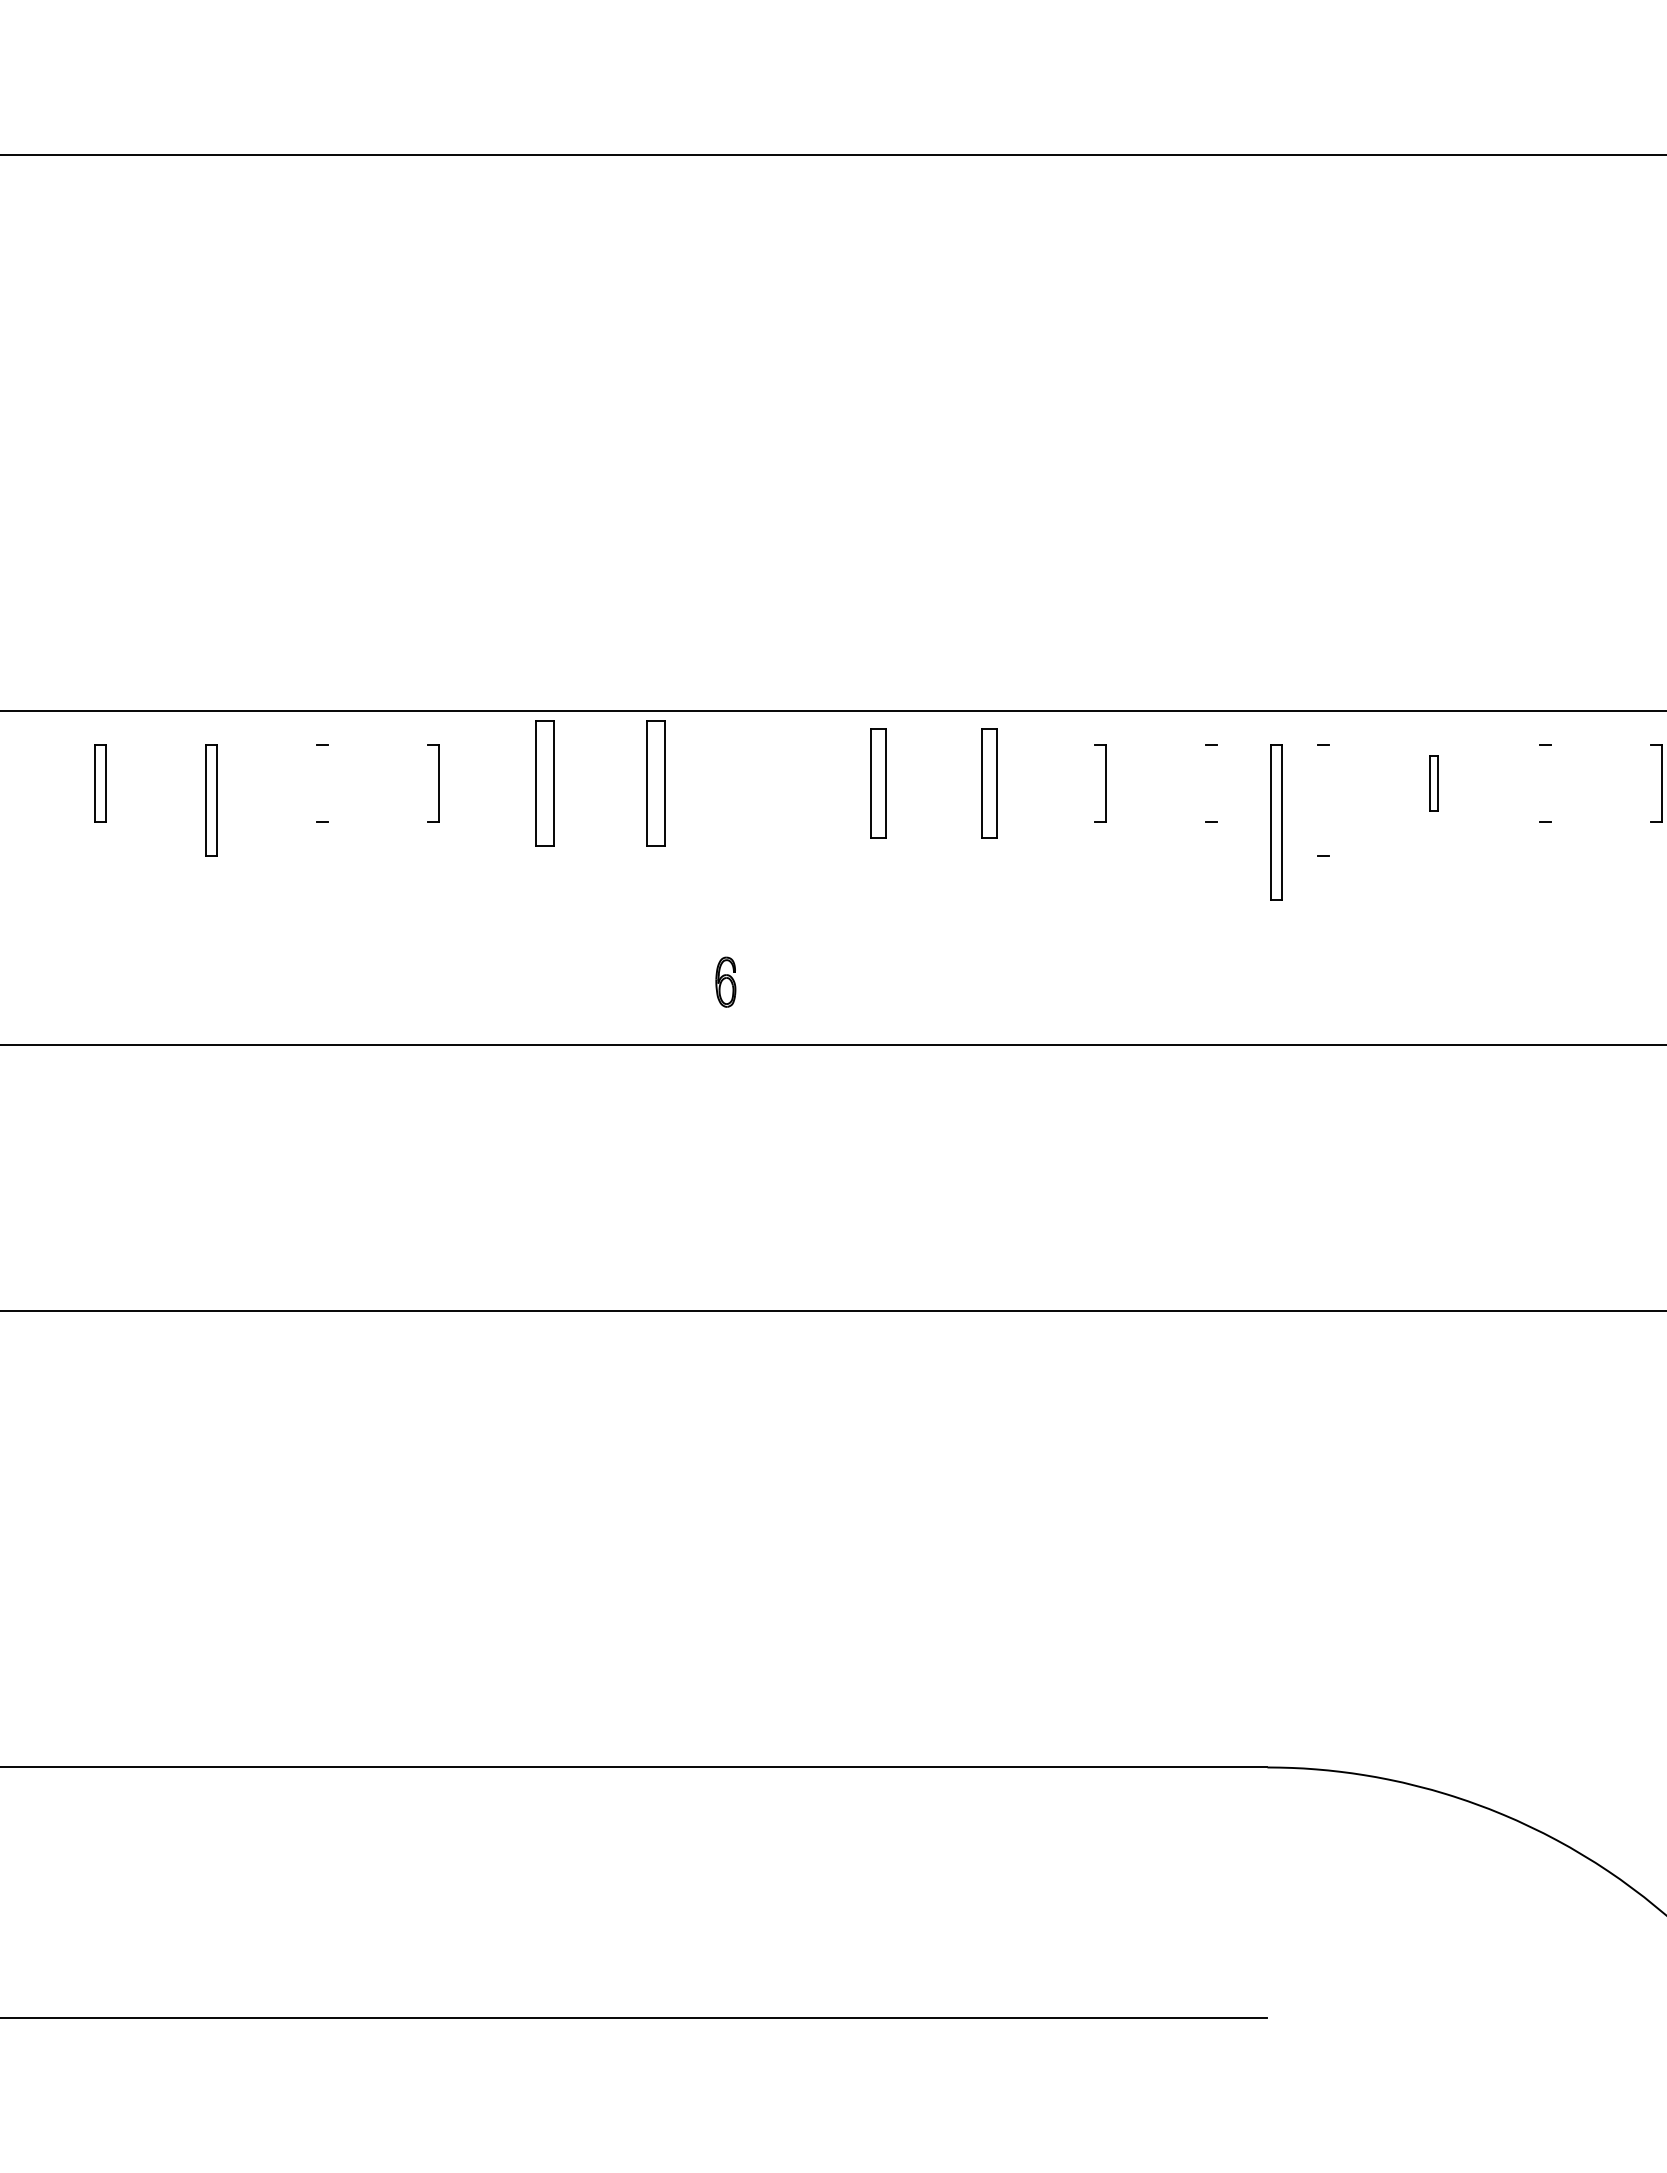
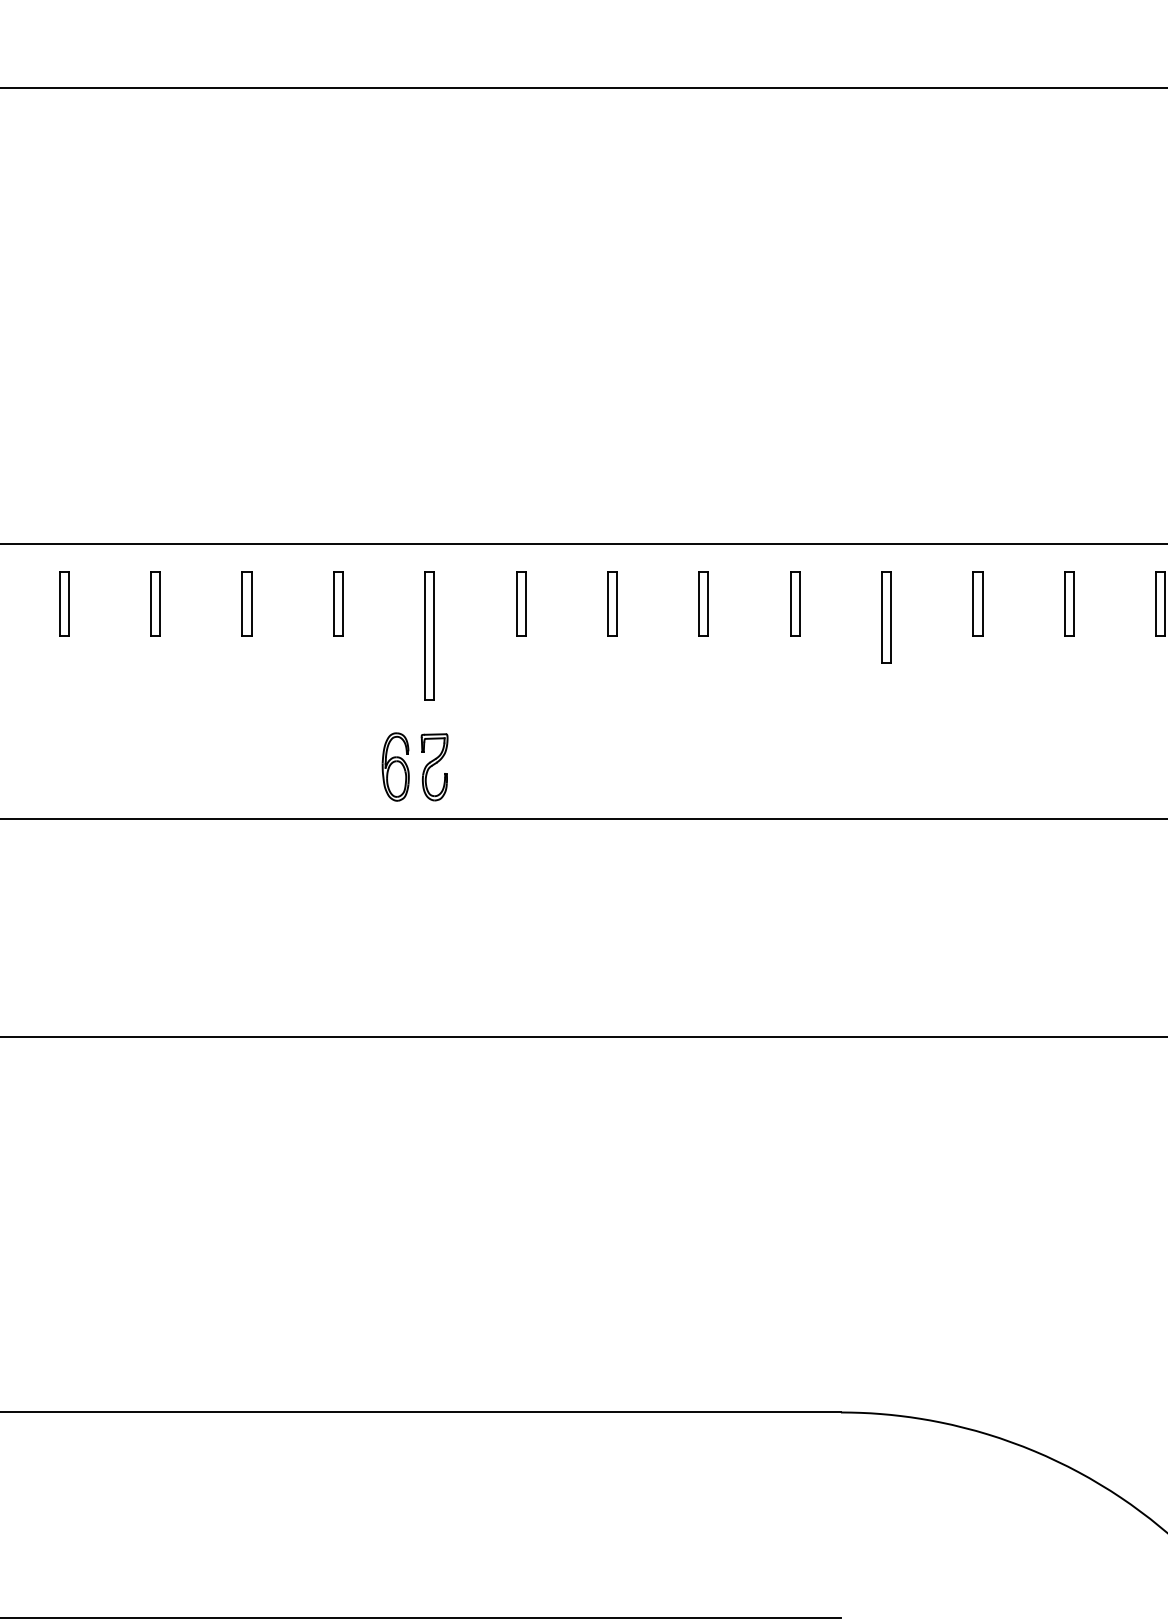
line: (316, 783) -> (59, 603), added
line: (328, 783) -> (69, 603), added
line: (428, 783) -> (151, 603), added
part: (544, 783) -> (246, 603), size x0.62
part: (655, 783) -> (338, 603), size x0.62
part: (878, 783) -> (521, 603), size x0.71
part: (989, 783) -> (612, 603), size x0.71
line: (1095, 783) -> (699, 603), added
line: (1206, 783) -> (790, 603), added
line: (1217, 783) -> (799, 603), added
part: (1434, 783) -> (978, 603), size x1.43
line: (1539, 783) -> (1064, 603), added
line: (1550, 783) -> (1073, 603), added
line: (1651, 783) -> (1156, 603), added
line: (1317, 799) -> (882, 616), added
line: (1328, 799) -> (891, 616), added
part: (1276, 822) -> (430, 635), moved
part: (725, 982) -> (395, 767), size x1.67
part: (772, 982) -> (434, 767), added

